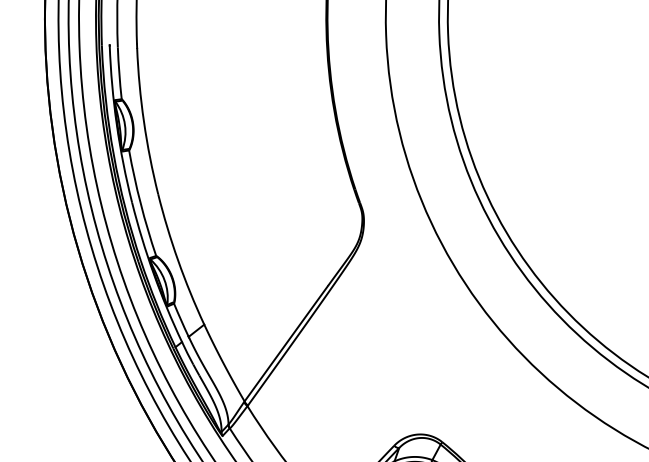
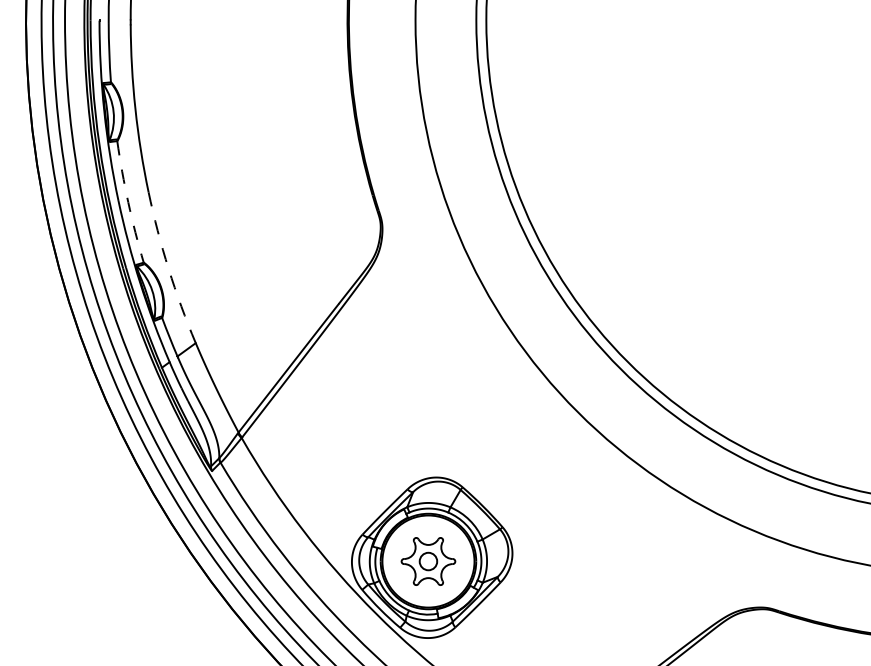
arc: (140, 203) -> (128, 202), solid -> dashed
arc: (178, 260) -> (168, 268), solid -> dashed

